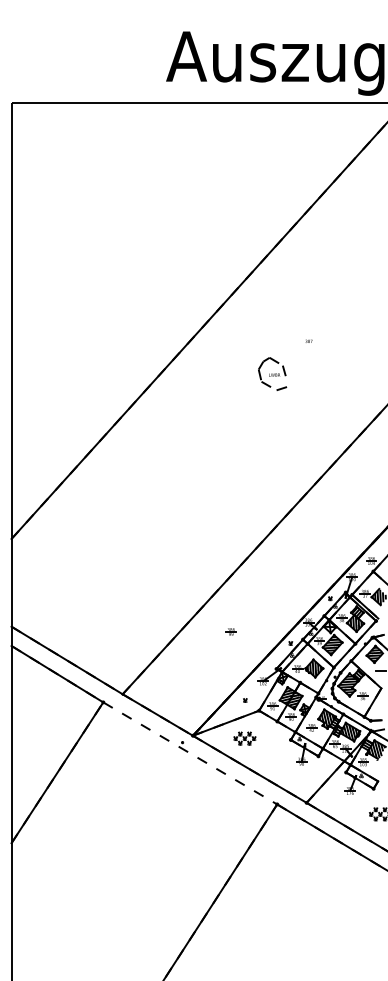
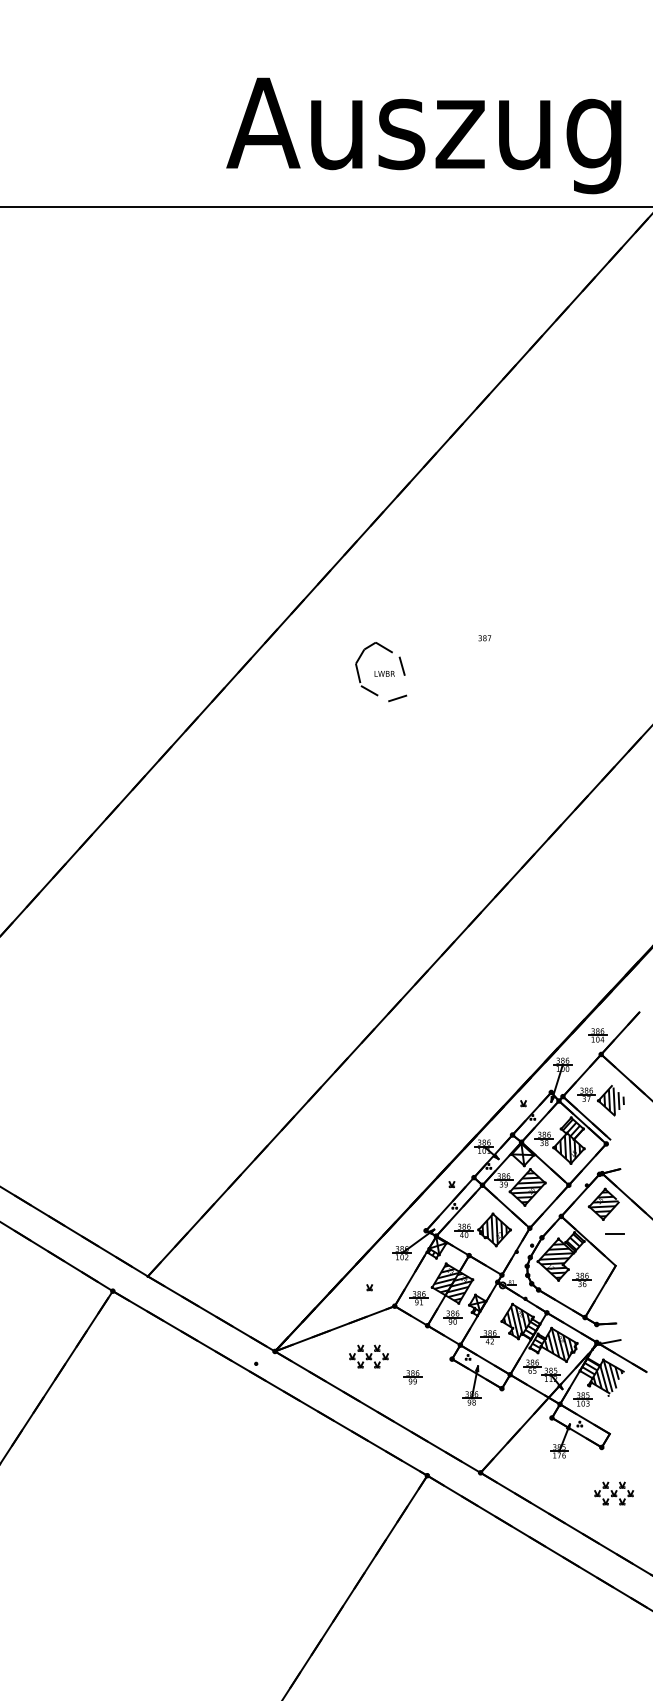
part: (272, 373) -> (380, 670), moved
part: (230, 631) -> (411, 1376), moved
line: (190, 753) -> (270, 1383), added

